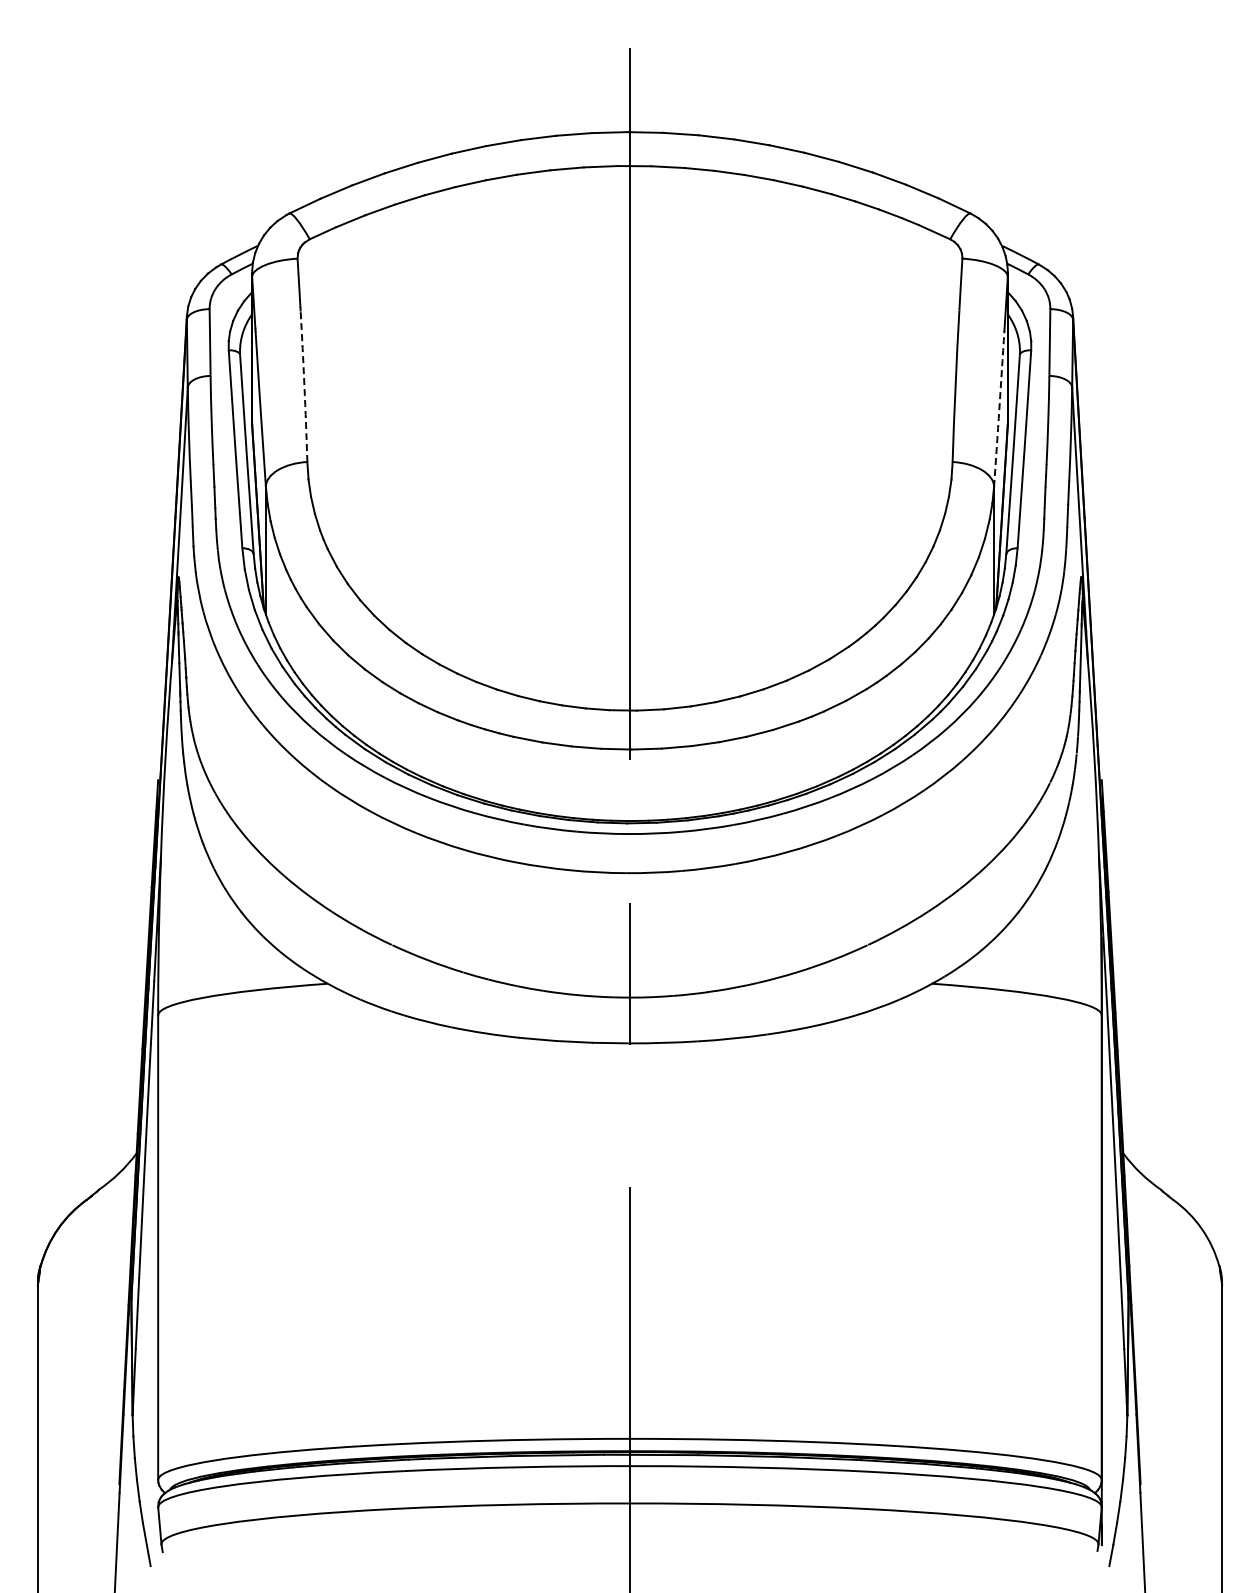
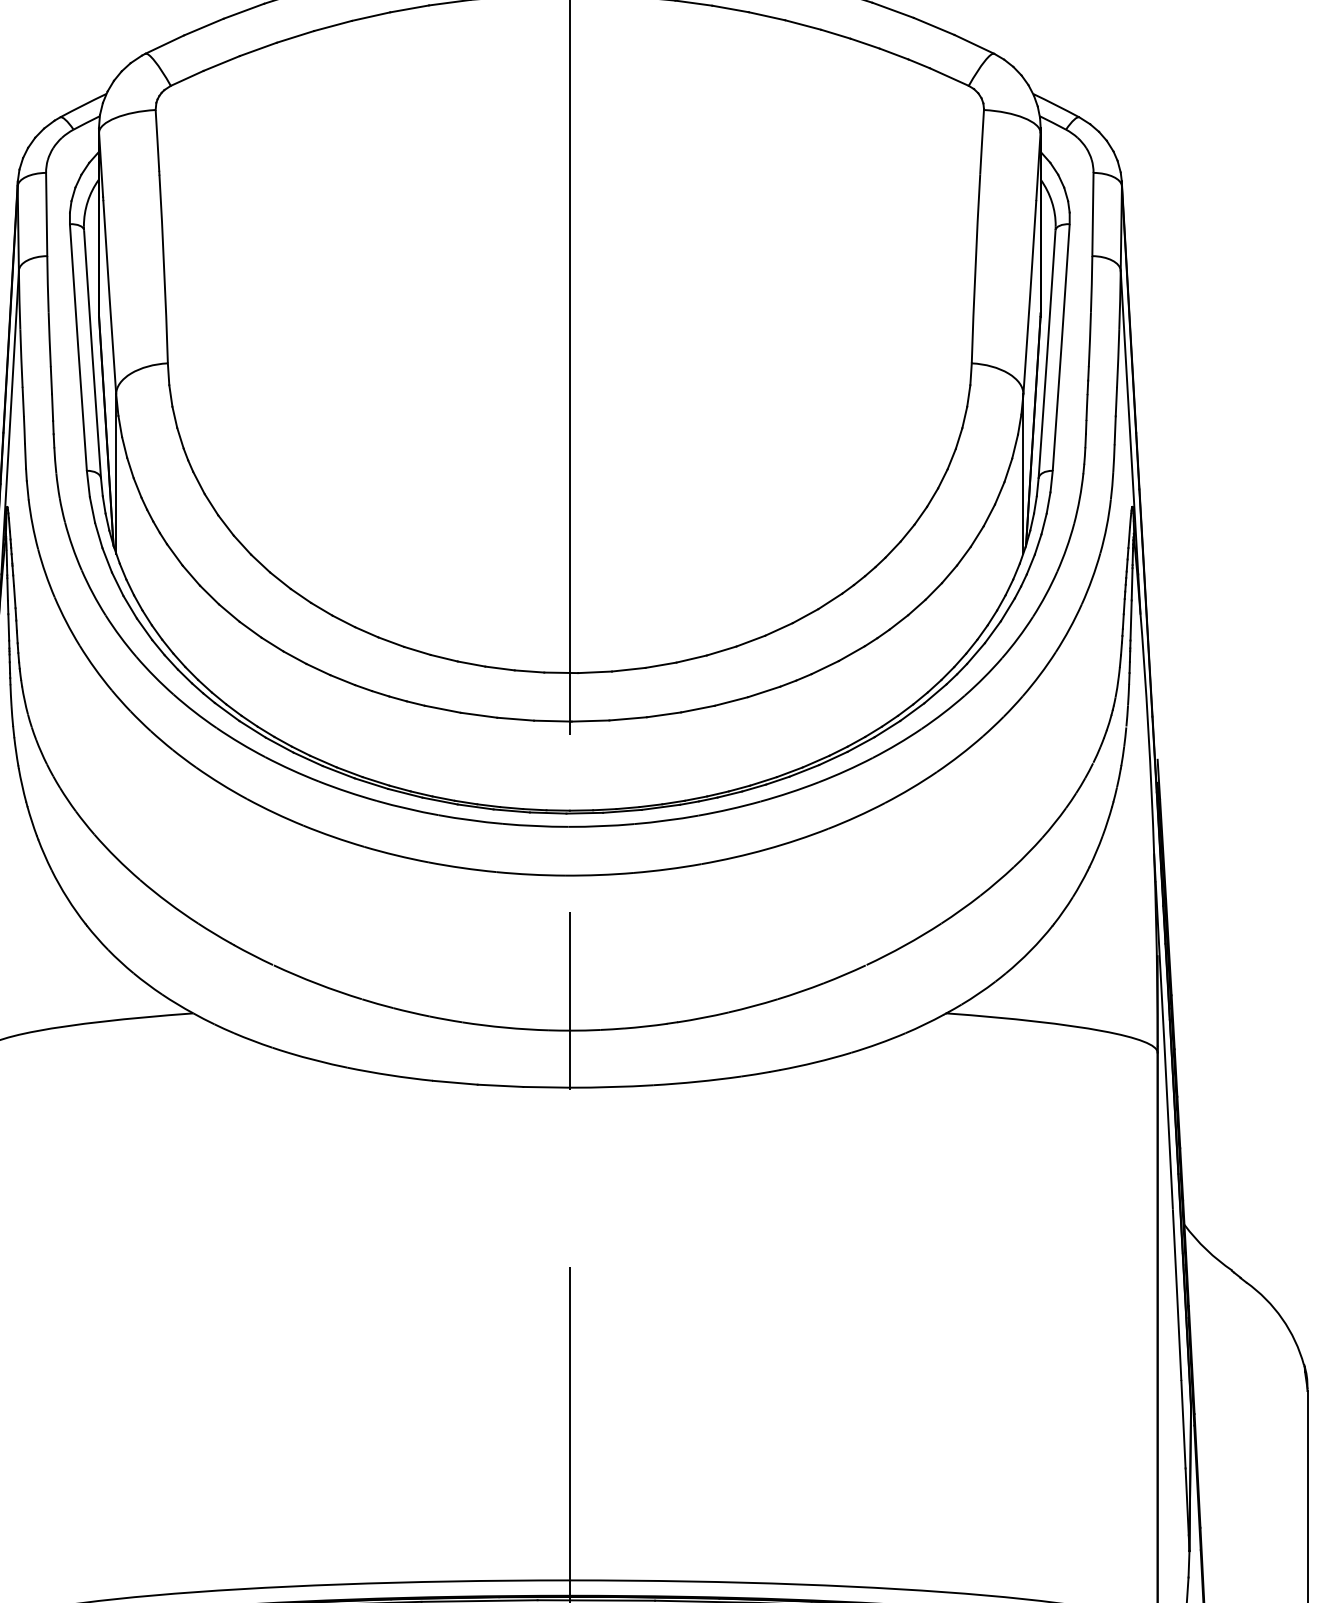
arc: (304, 386) -> (164, 269), dashed -> solid
arc: (999, 408) -> (1030, 296), dashed -> solid

